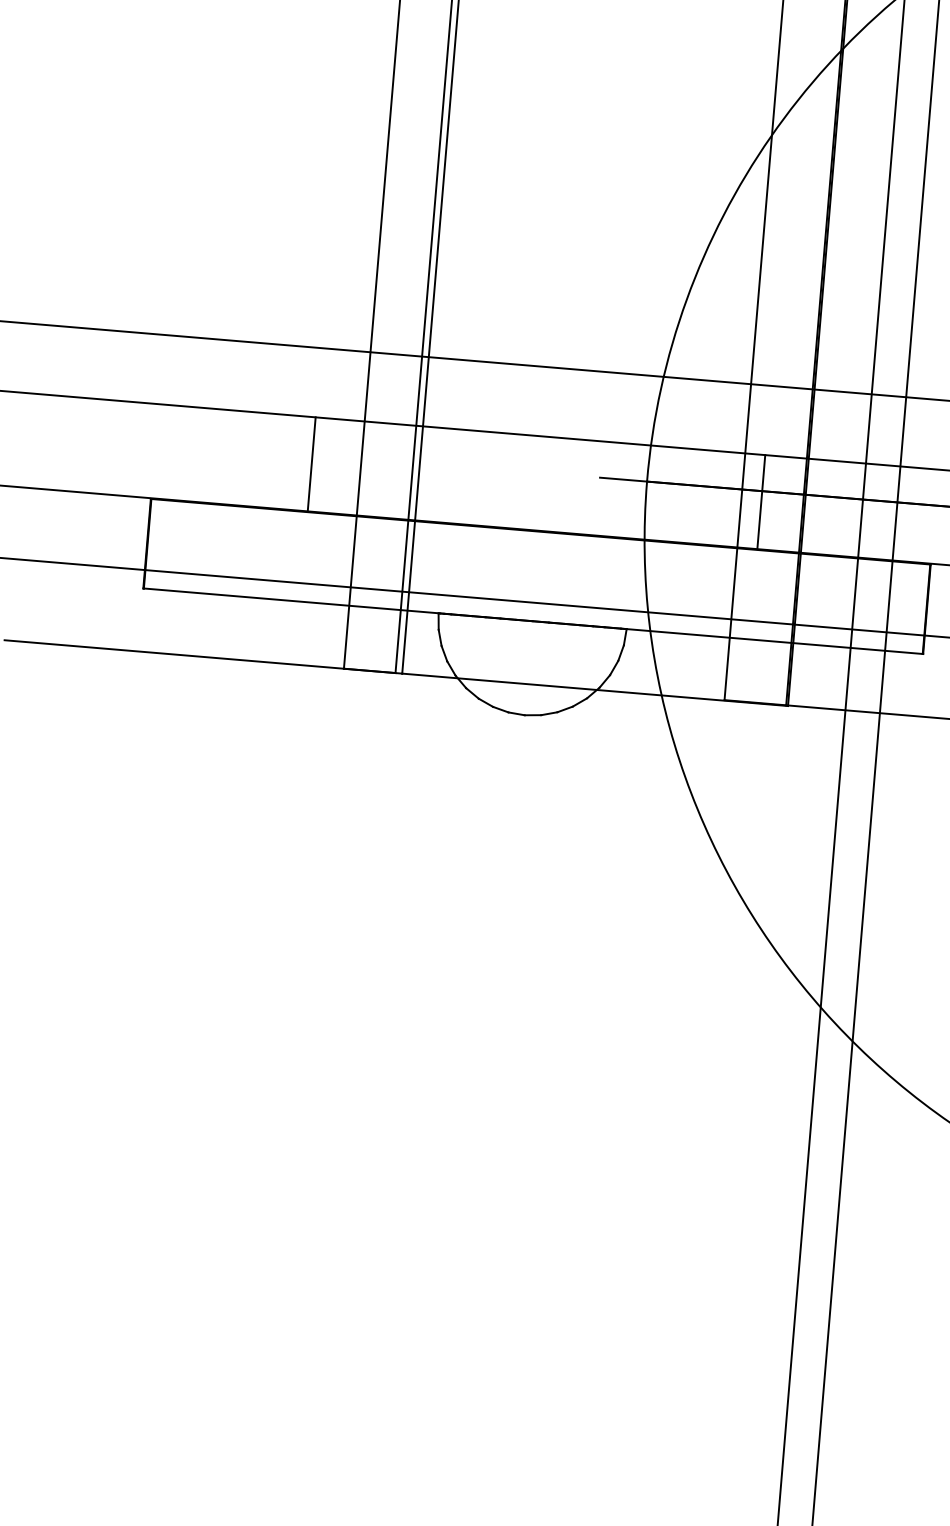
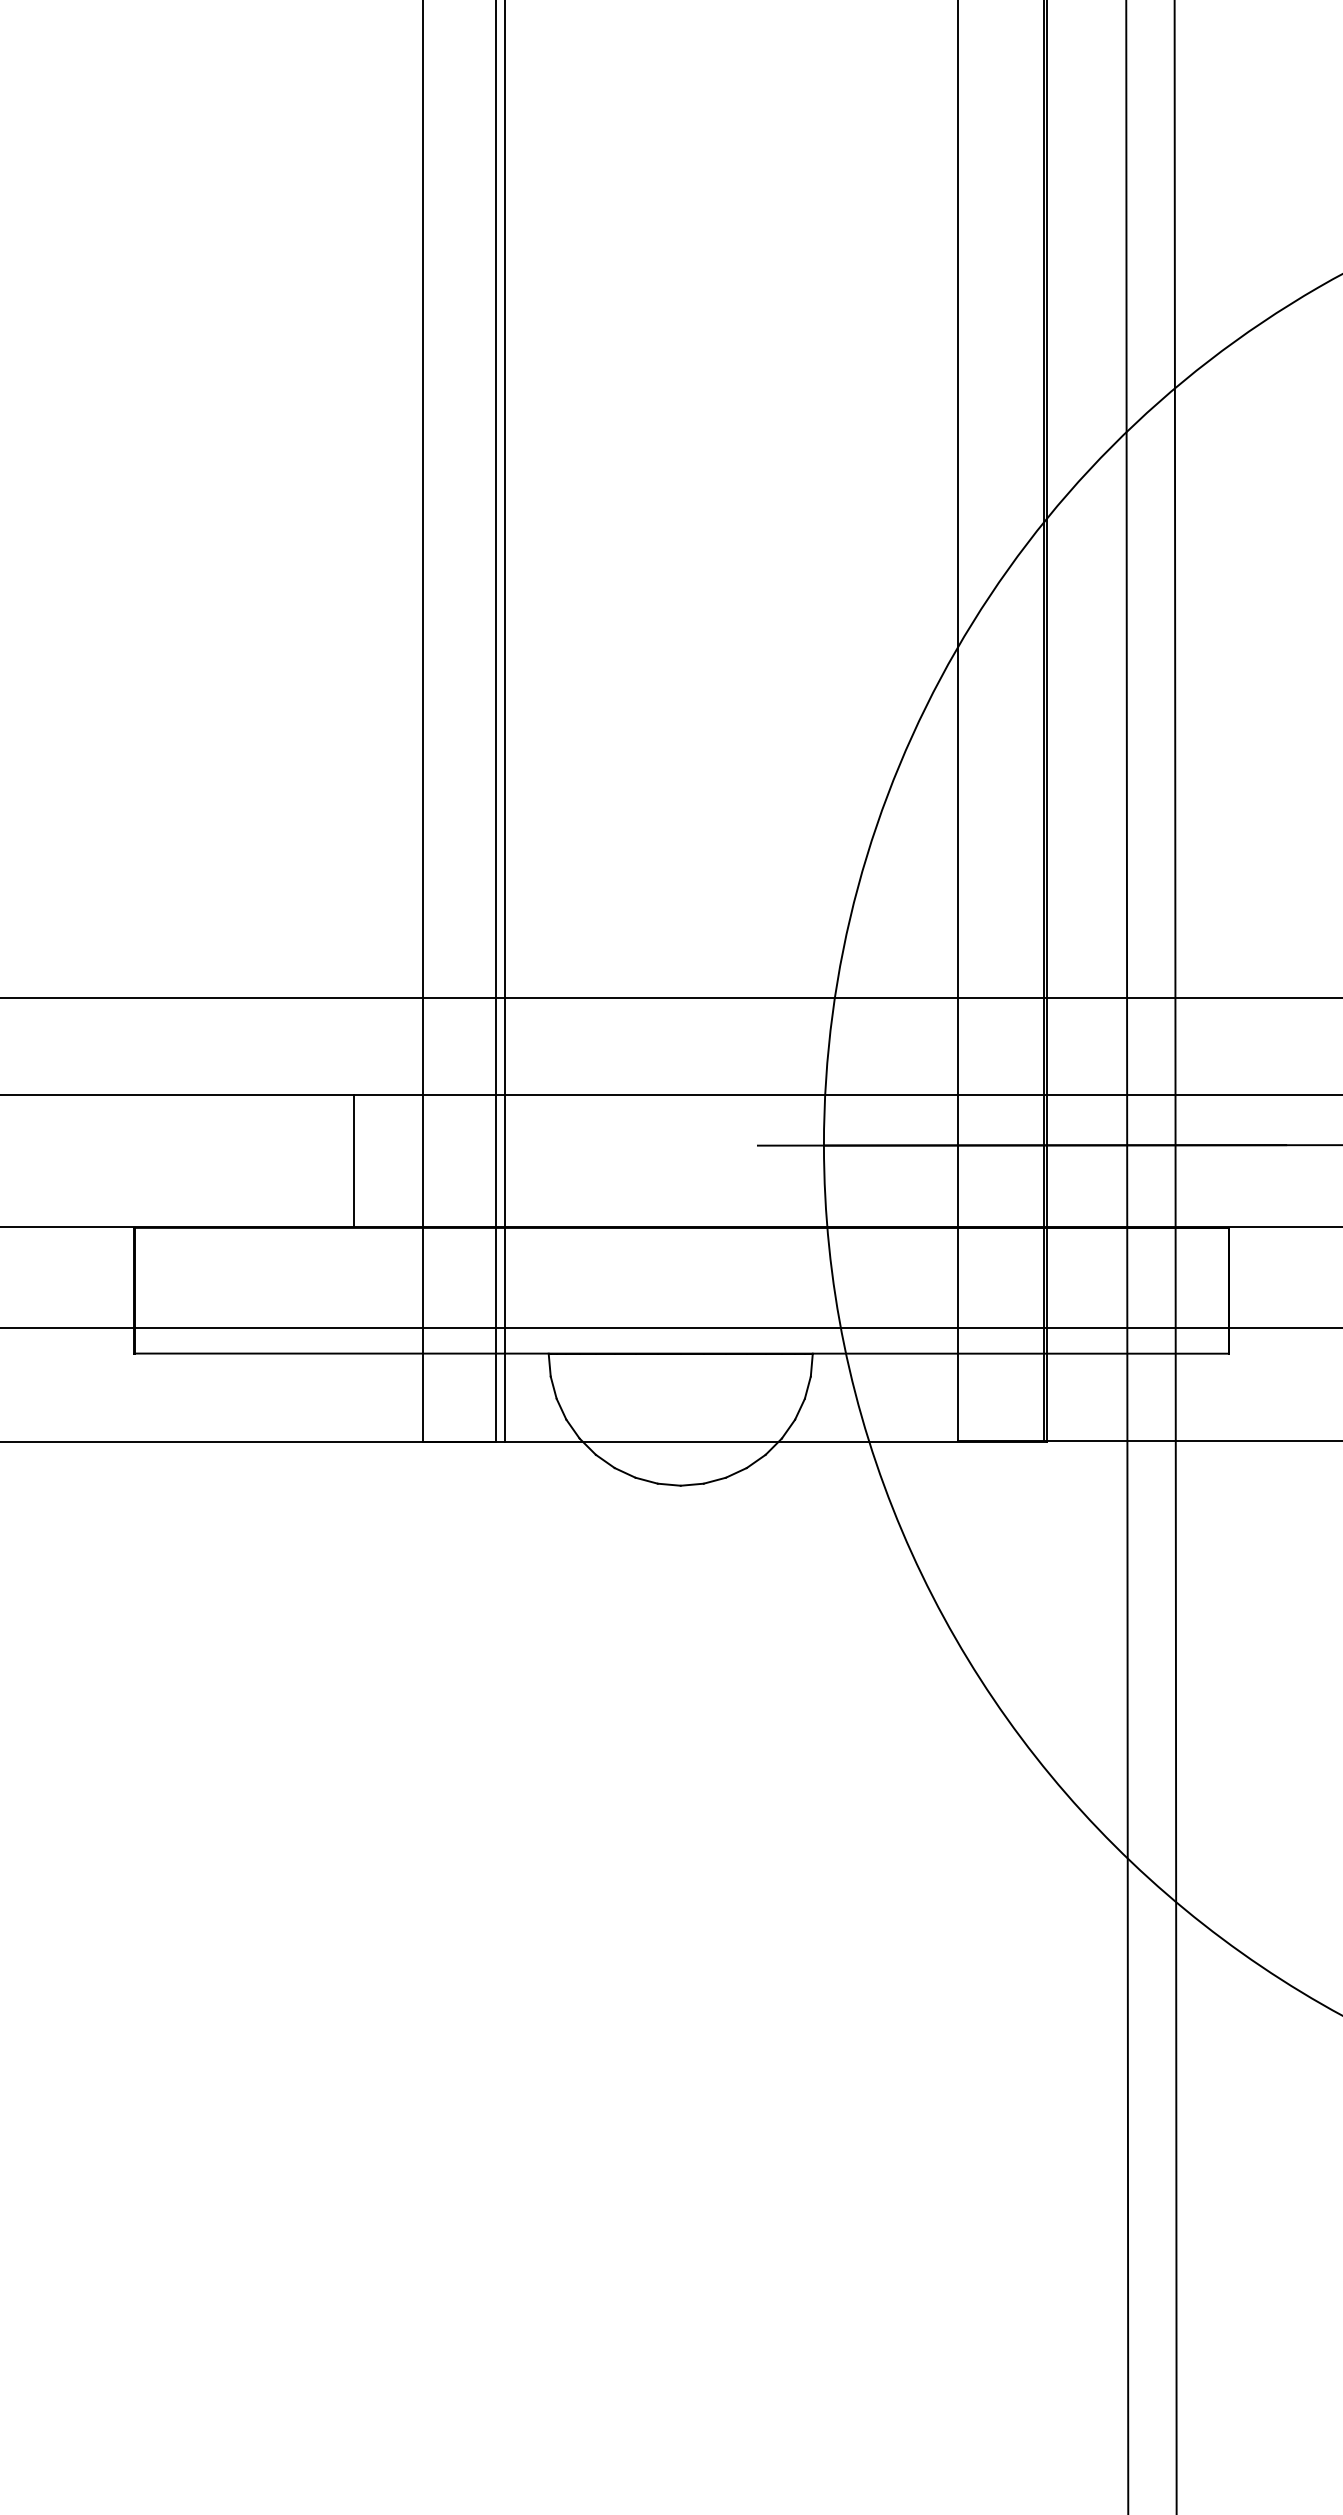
line: (761, 501) -> (985, 1160), removed

